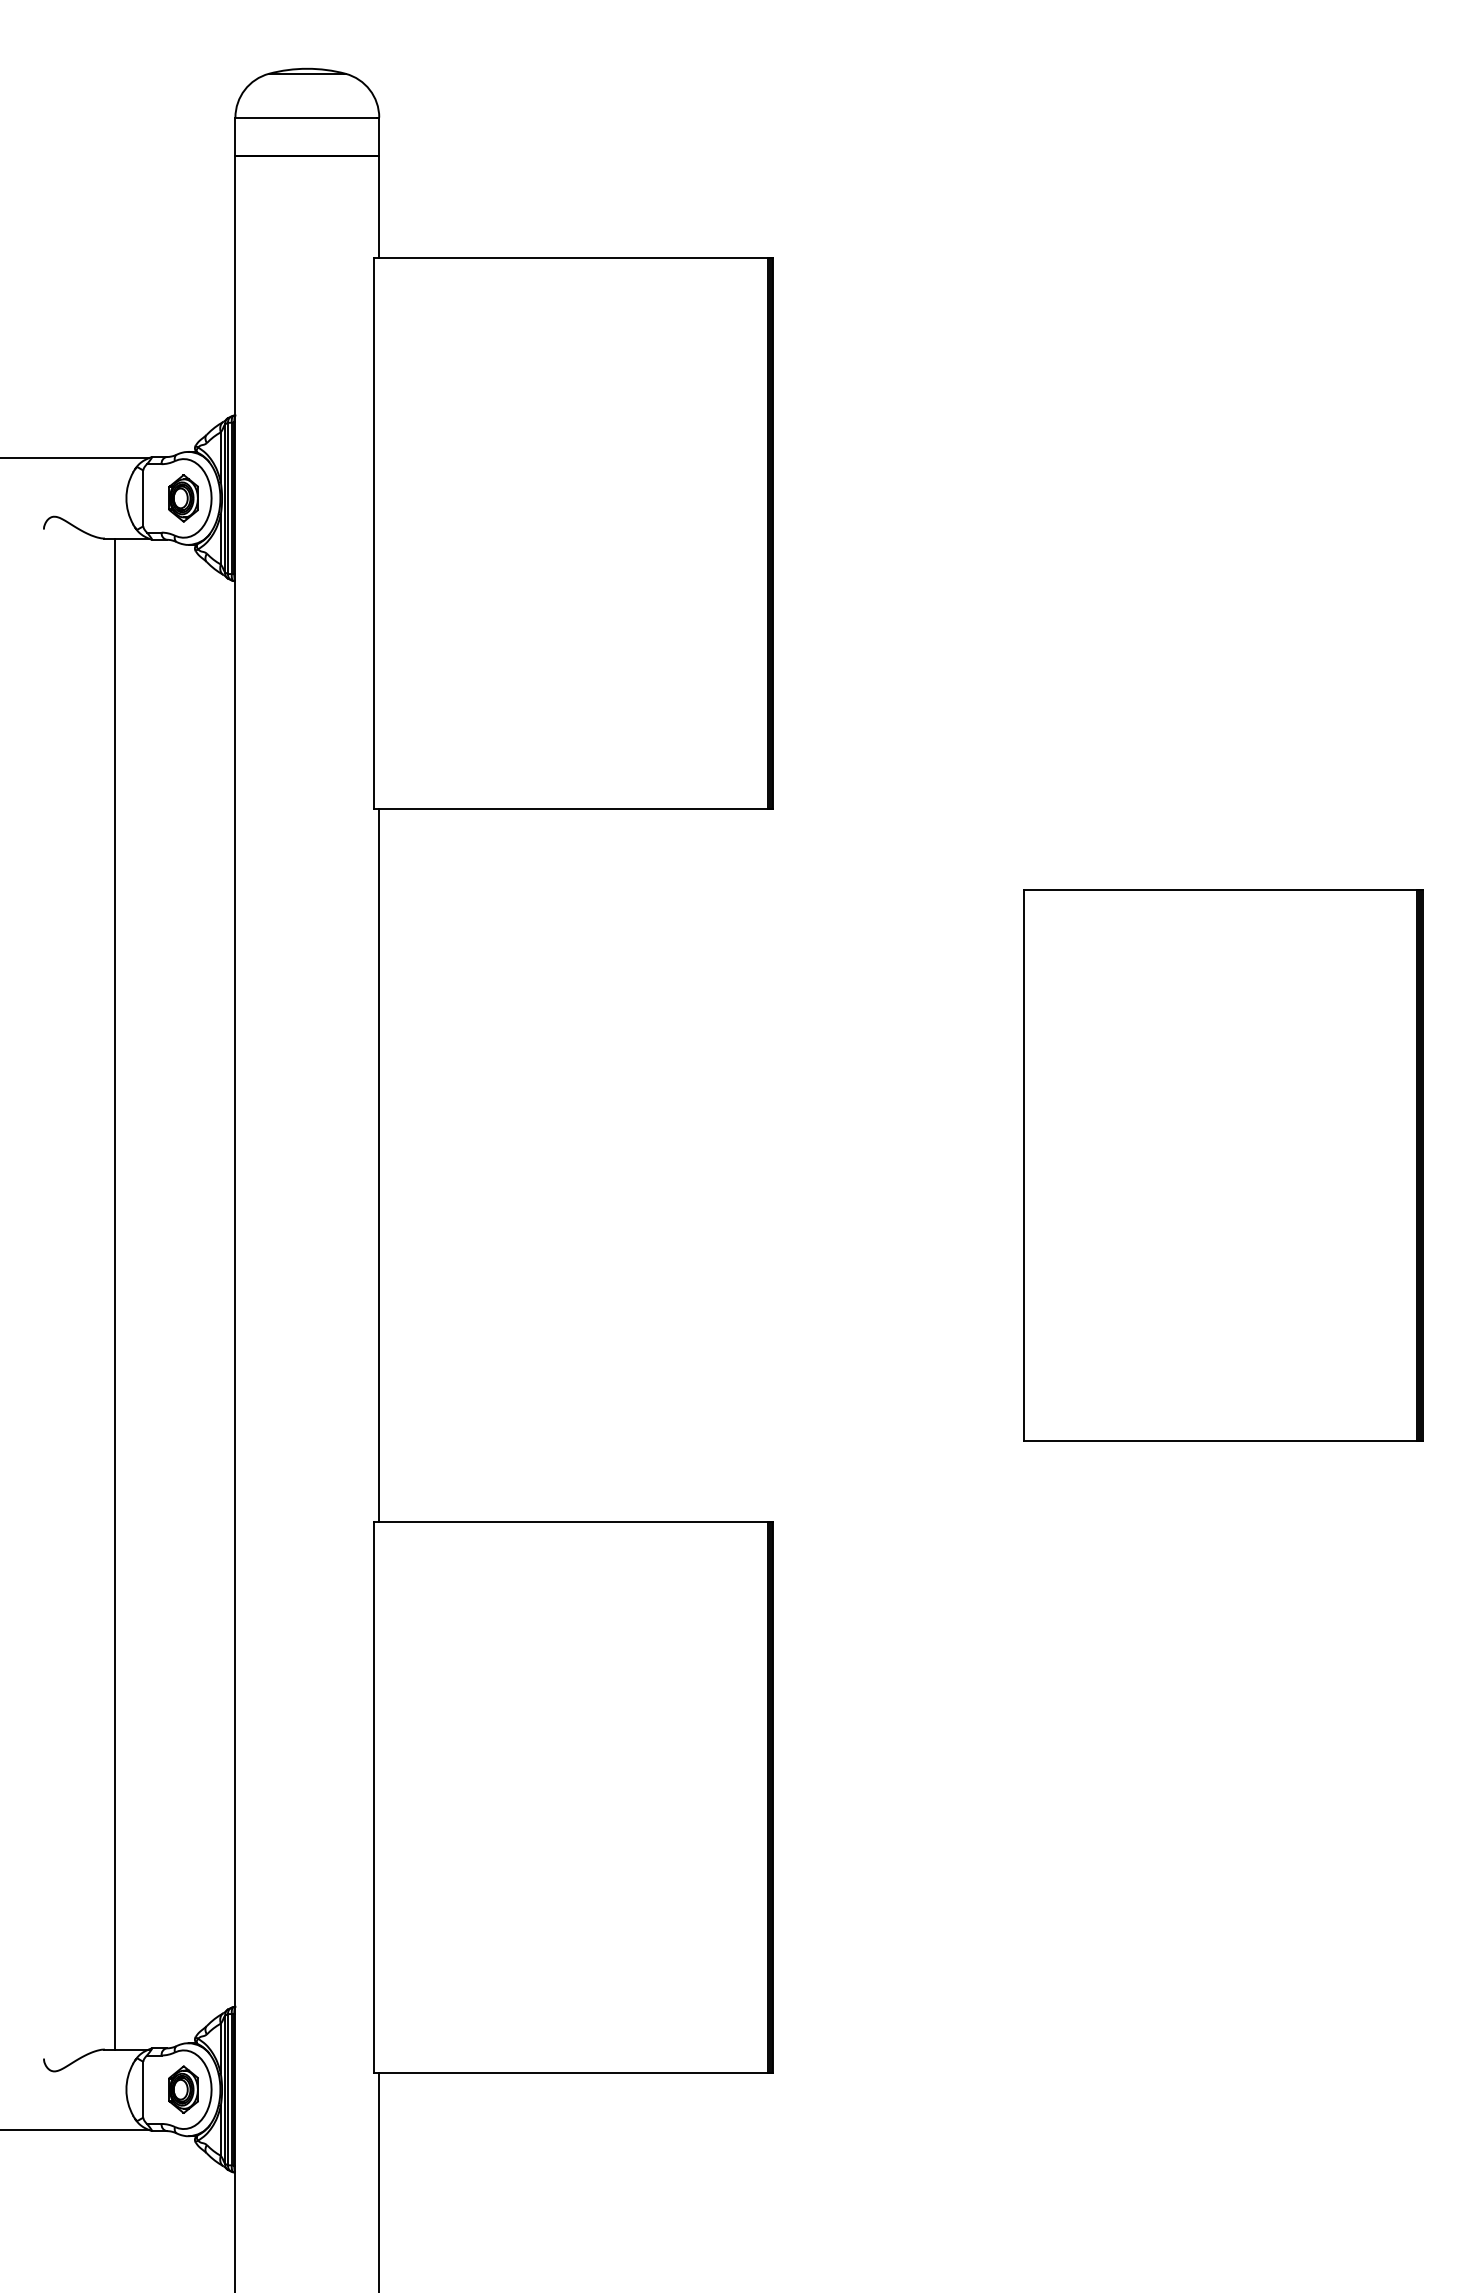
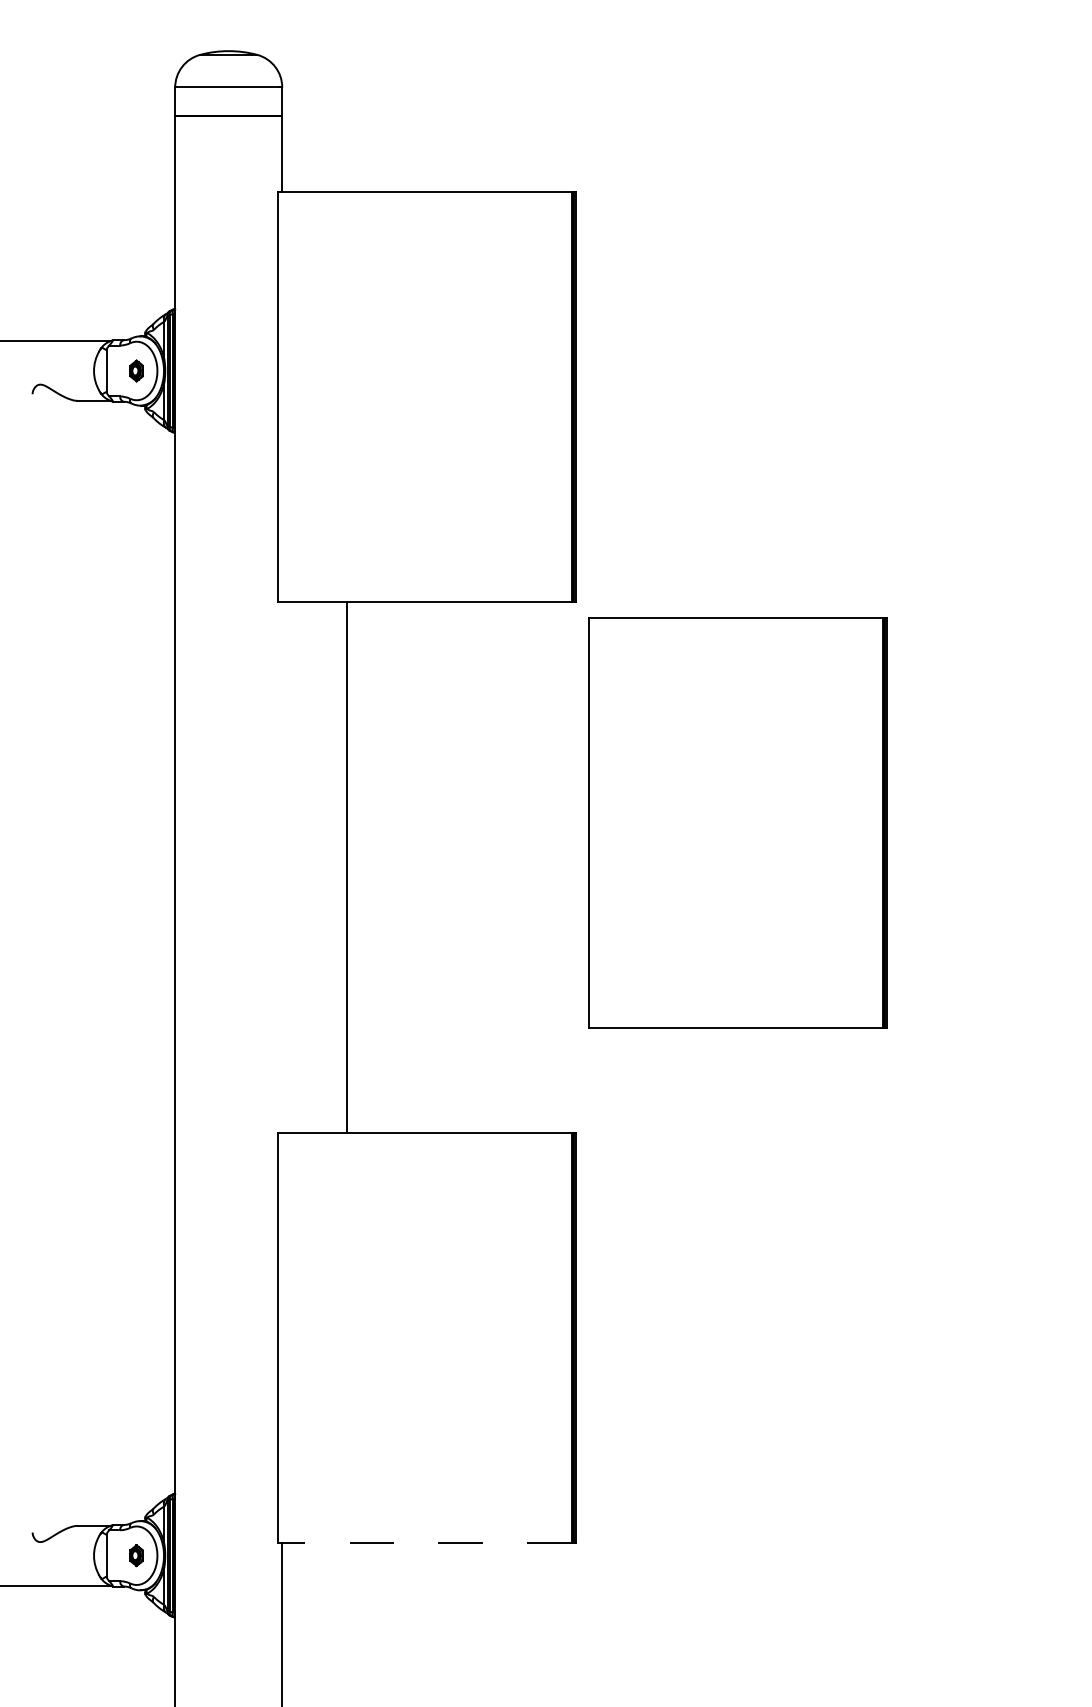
part: (183, 498) -> (136, 371), size x0.6
line: (379, 1165) -> (347, 867), moved
part: (1223, 1165) -> (738, 822), moved
line: (115, 1293) -> (85, 962), removed
line: (570, 2073) -> (424, 1543), solid -> dashed
part: (183, 2089) -> (136, 1555), size x0.6

